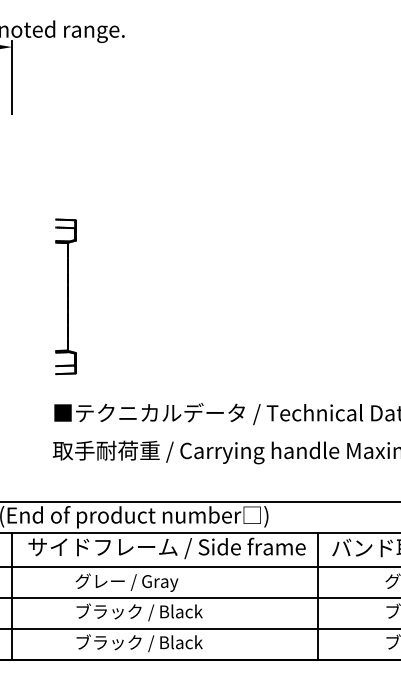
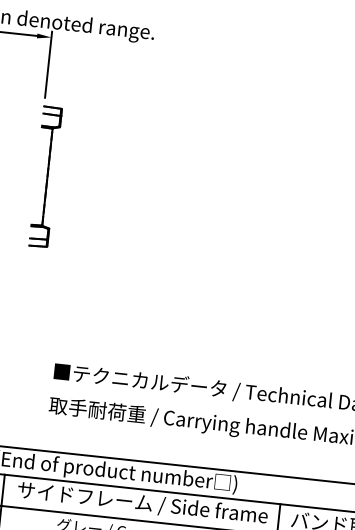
part: (65, 296) -> (45, 176), moved

